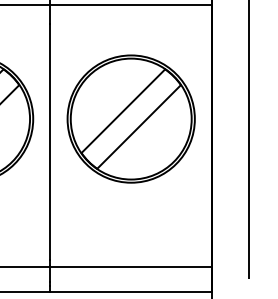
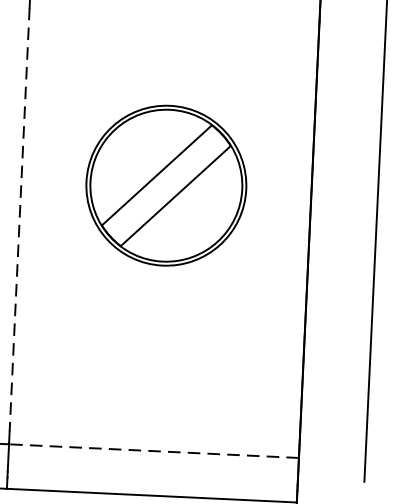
part: (130, 118) -> (165, 184), size x0.7
line: (50, 142) -> (19, 220), solid -> dashed
line: (131, 267) -> (154, 451), solid -> dashed

